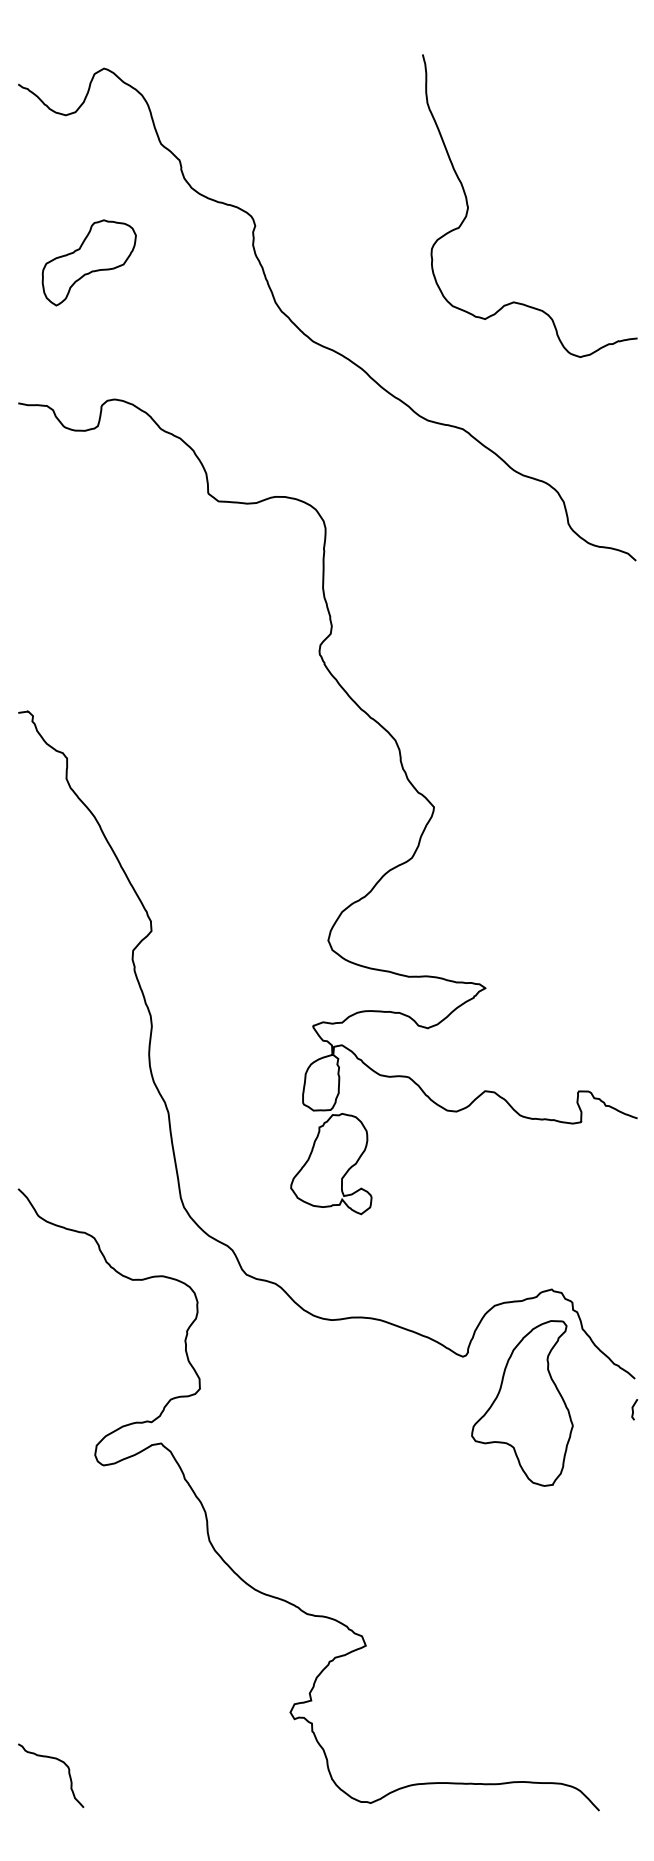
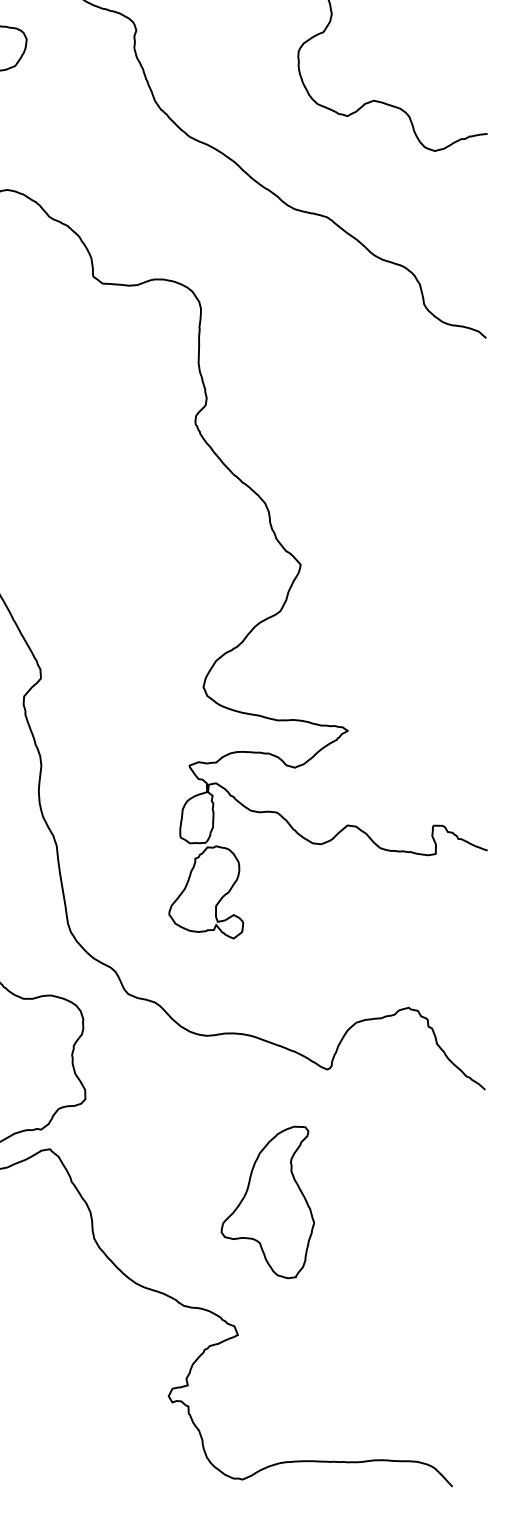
part: (522, 1403) -> (267, 1202), moved
line: (633, 1409) -> (483, 1117), removed

